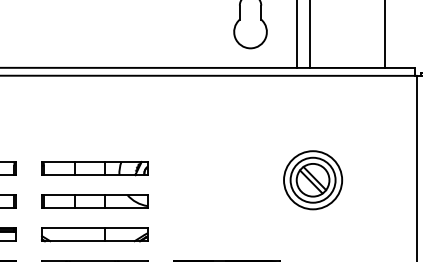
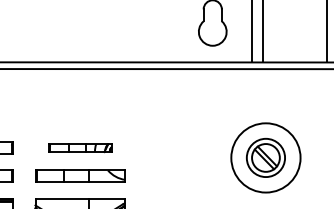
part: (94, 168) -> (80, 147), size x0.7
circle: (313, 180) -> (266, 158), size x1.4

